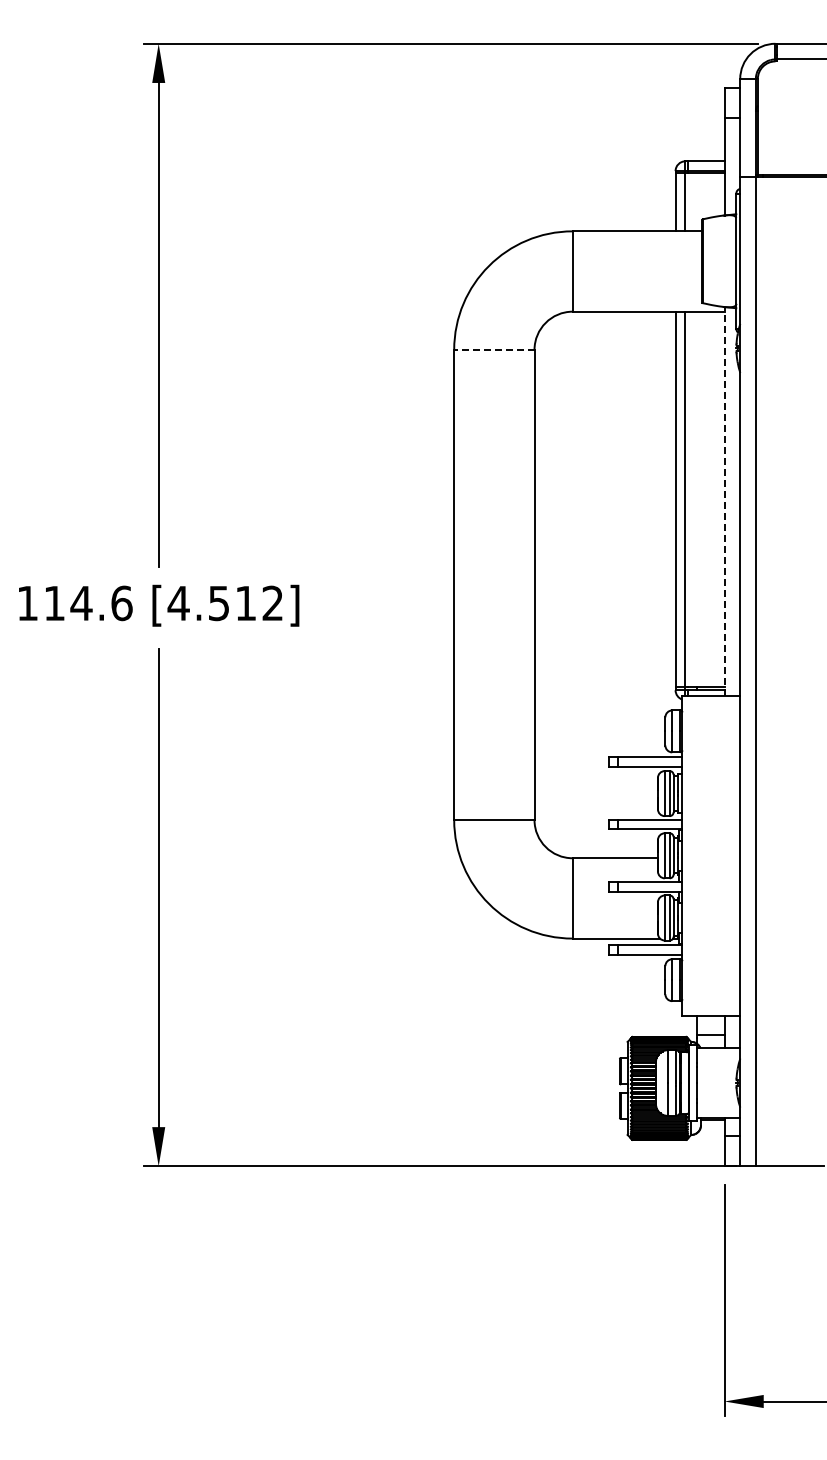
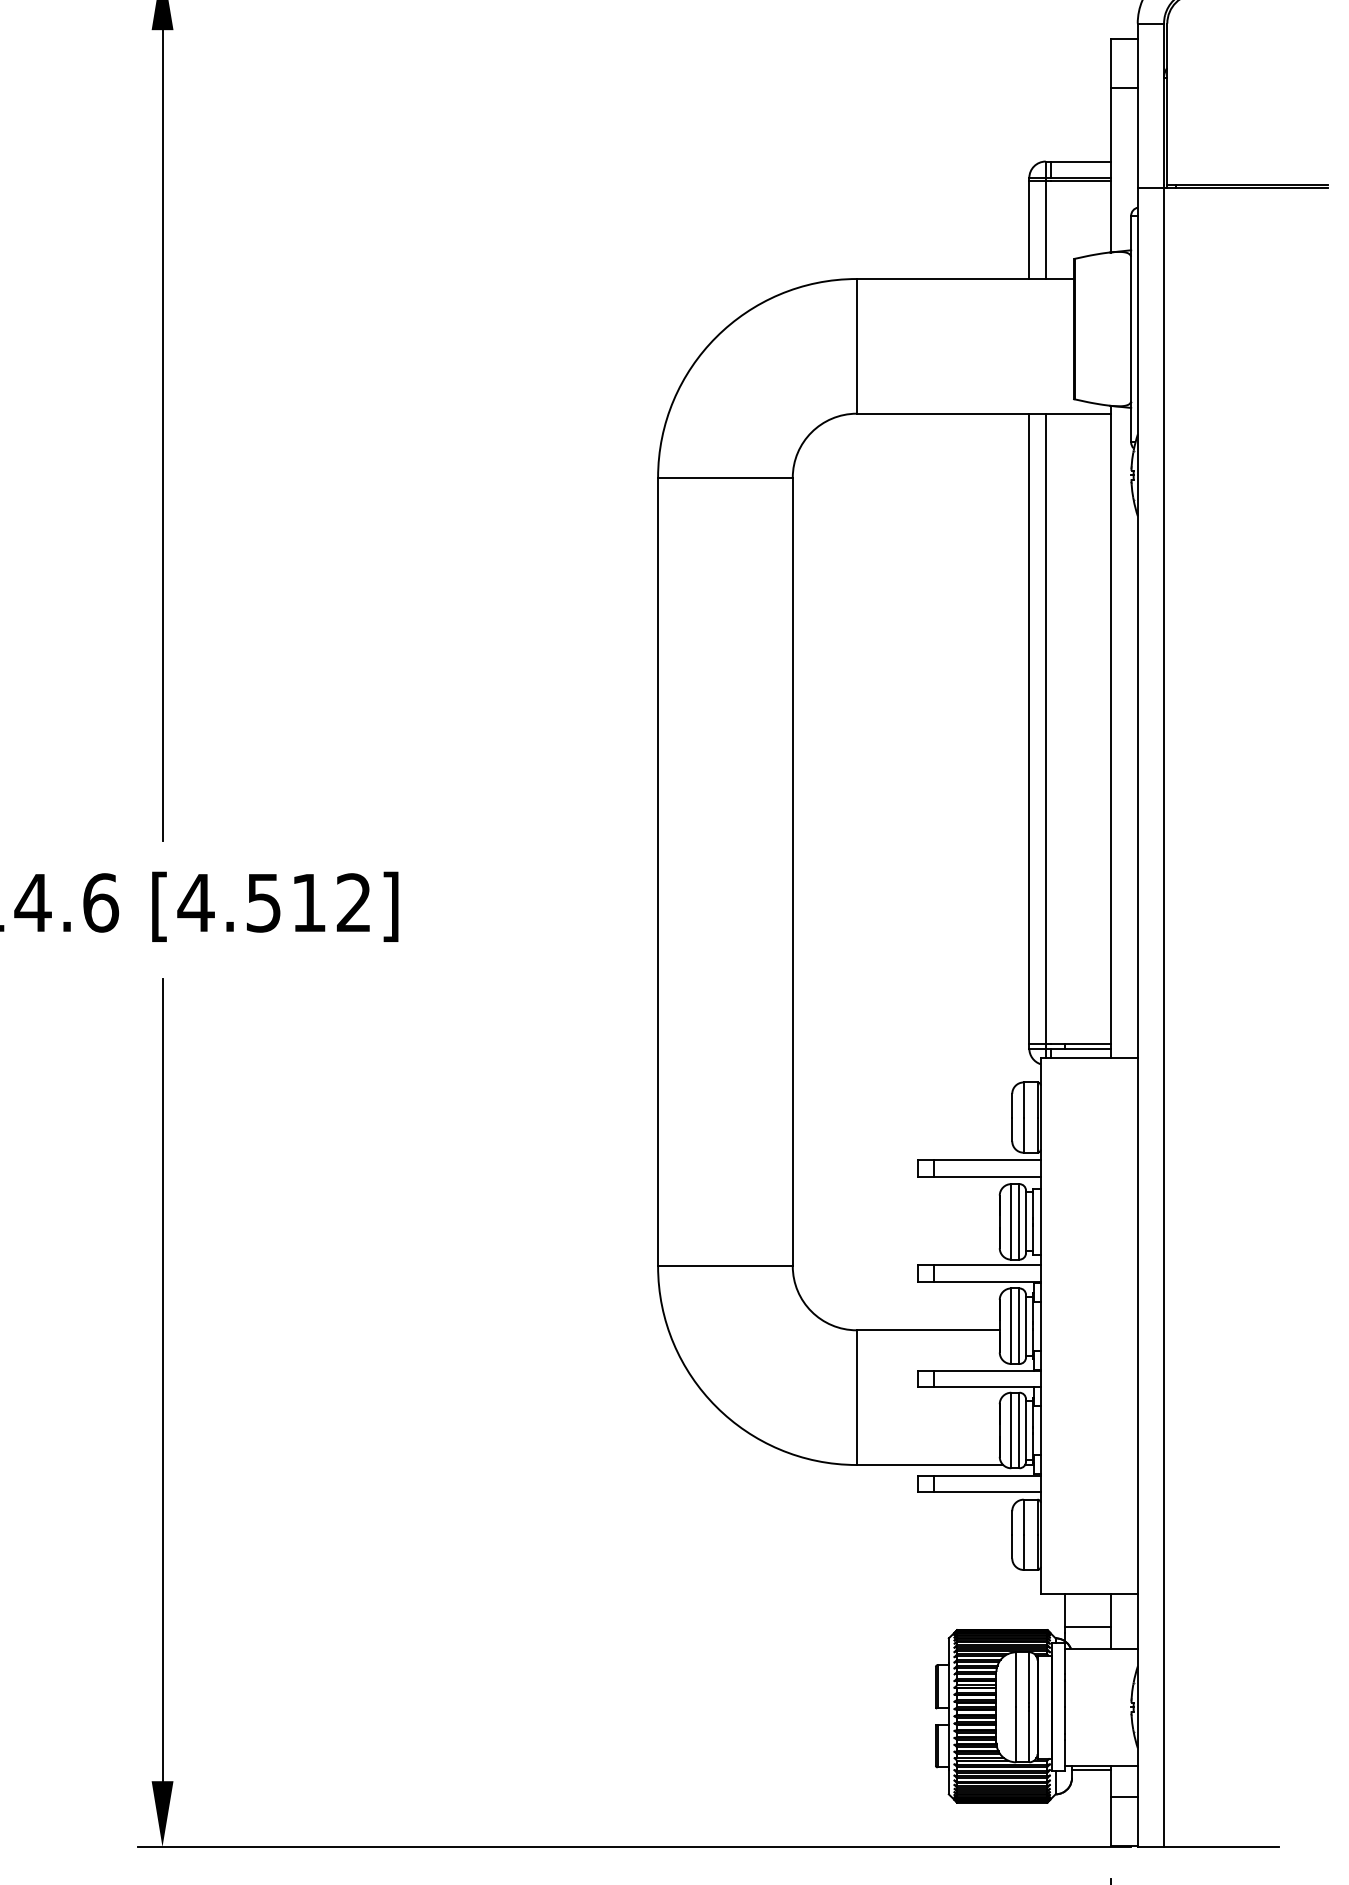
line: (493, 349) -> (723, 477), dashed -> solid
line: (724, 501) -> (1111, 732), dashed -> solid

